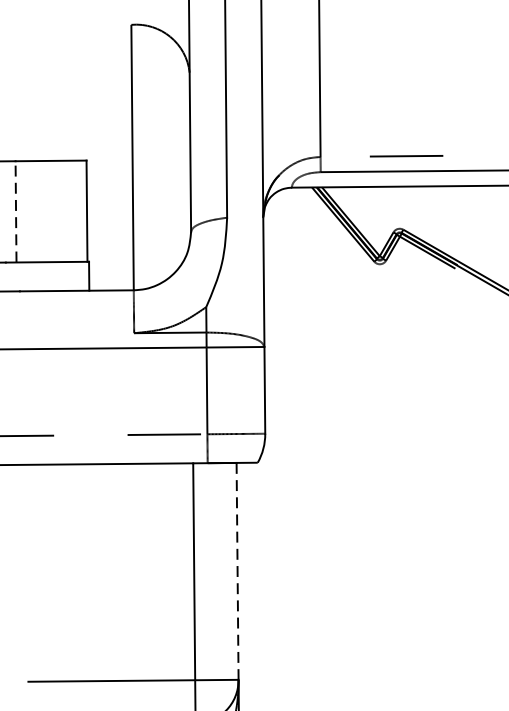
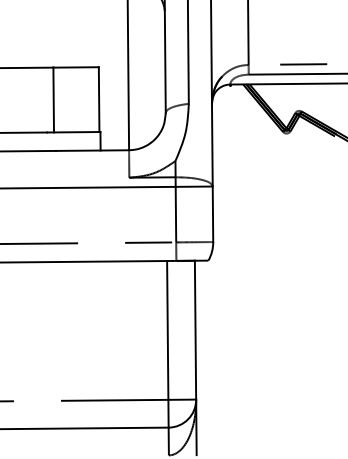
line: (15, 211) -> (53, 99), dashed -> solid
line: (237, 571) -> (195, 330), dashed -> solid

